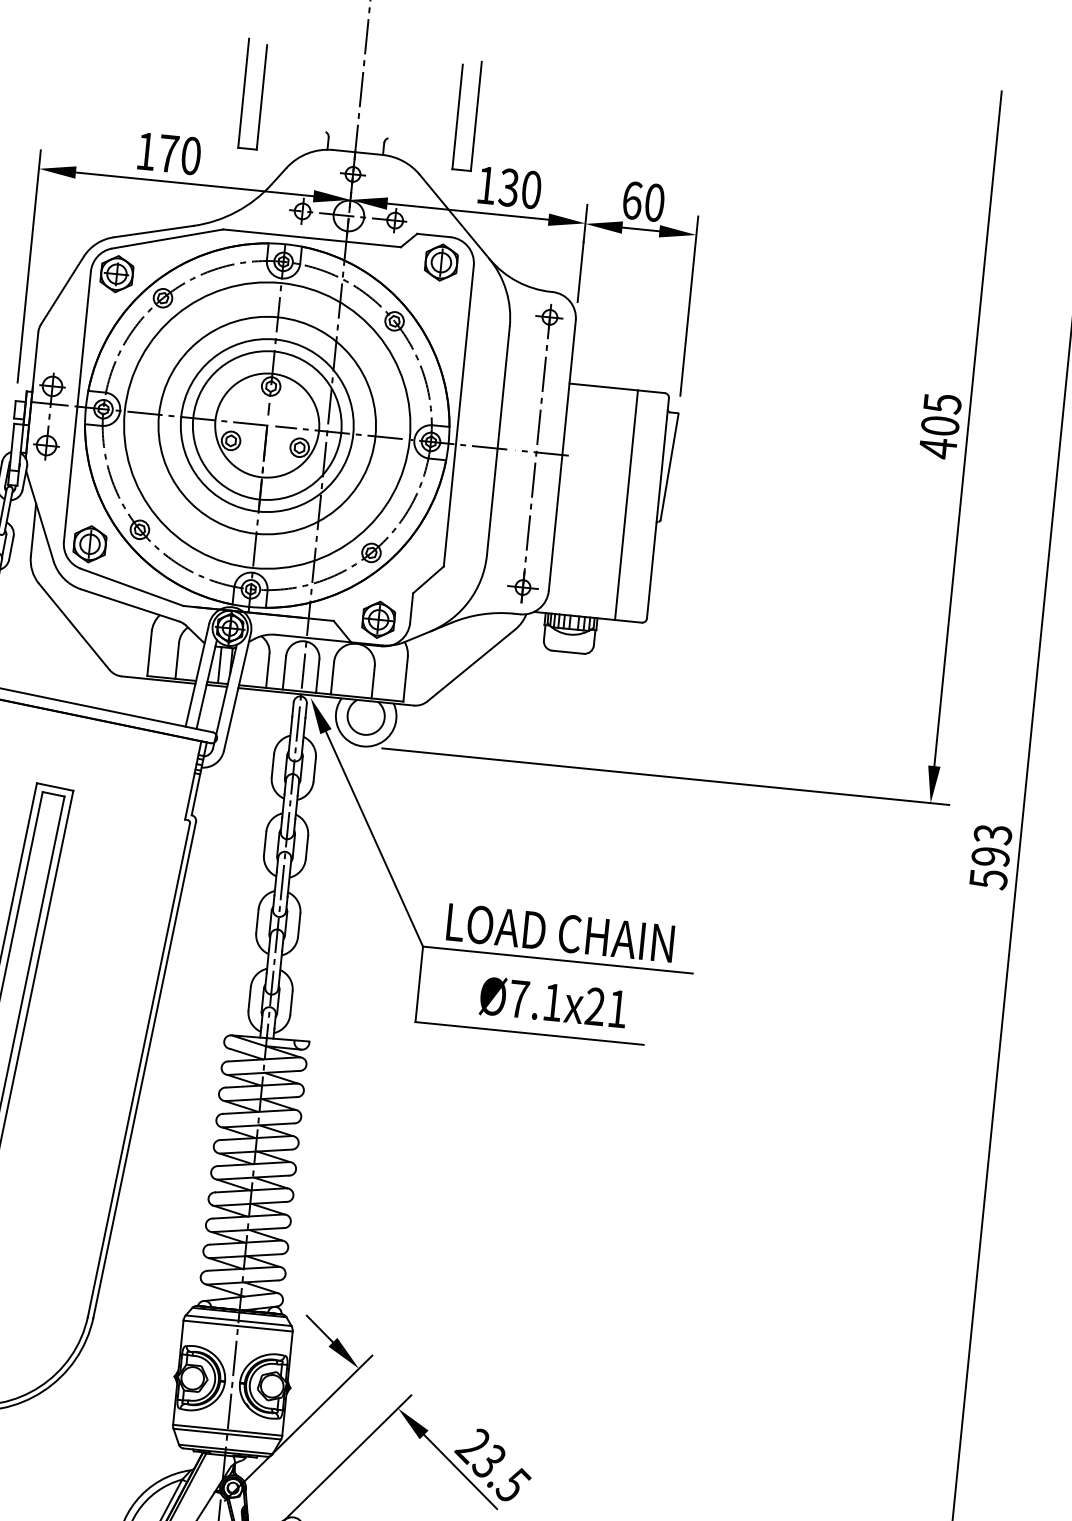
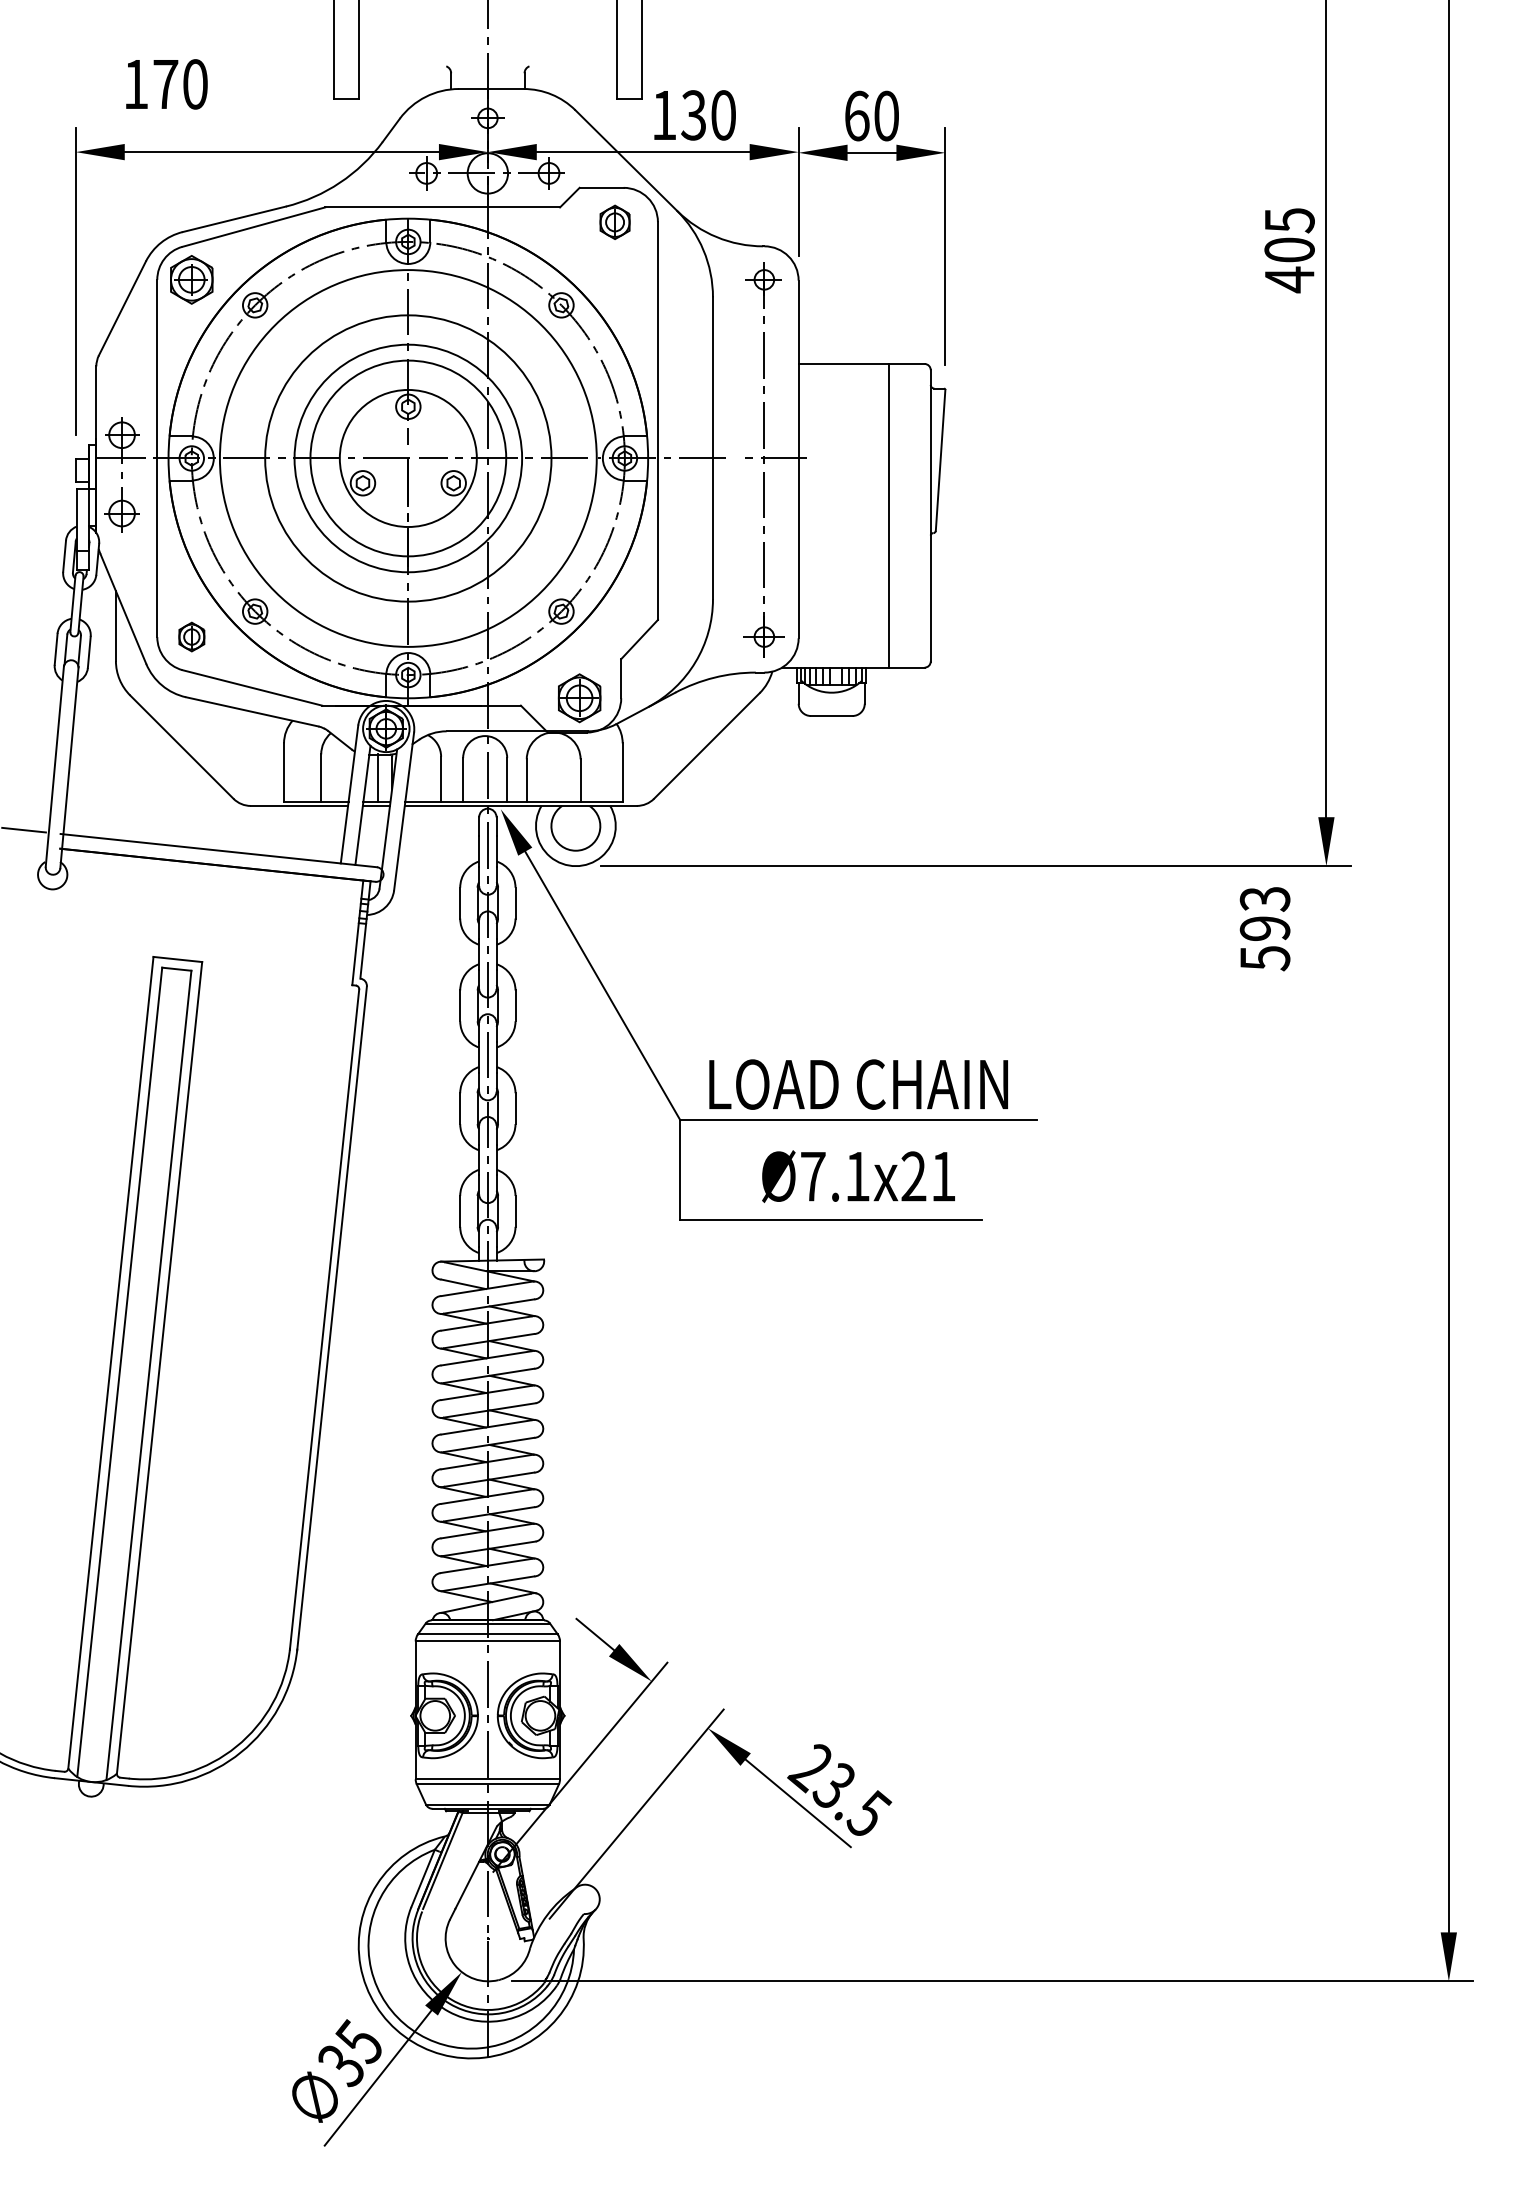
text: (169, 153) -> (166, 84), moved
part: (440, 262) -> (614, 222), size x0.7
text: (940, 426) -> (1289, 250), moved
part: (89, 543) -> (191, 636), size x0.6
text: (990, 857) -> (1264, 929), moved

